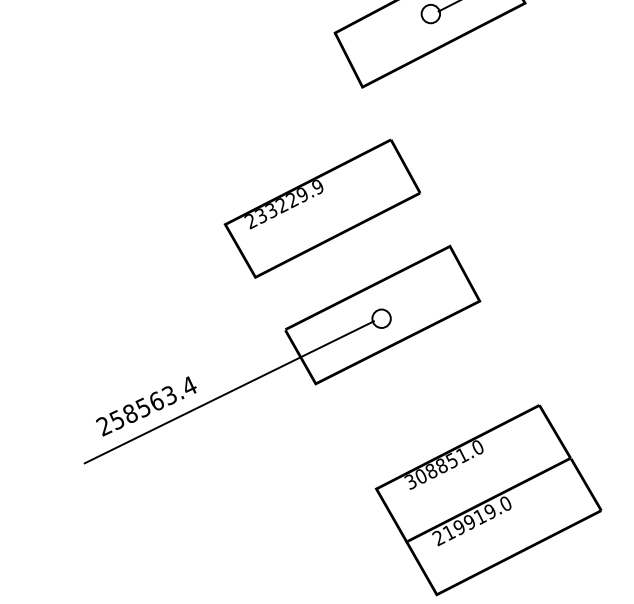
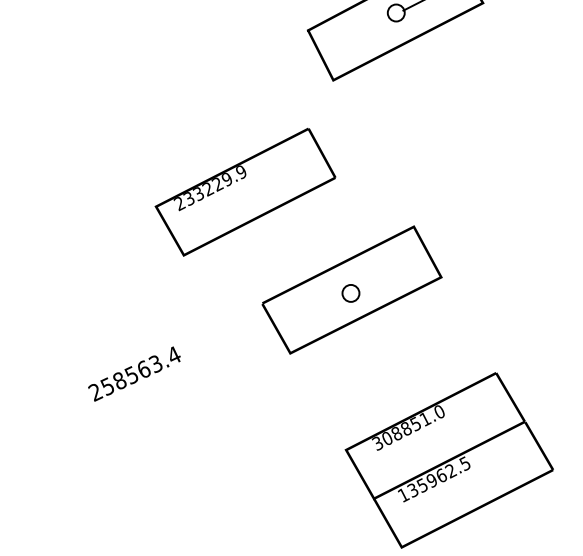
text: (322, 208) -> (245, 191), moved
line: (228, 391) -> (210, 360), removed
text: (471, 520) -> (433, 479), 219919.0 -> 135962.5

